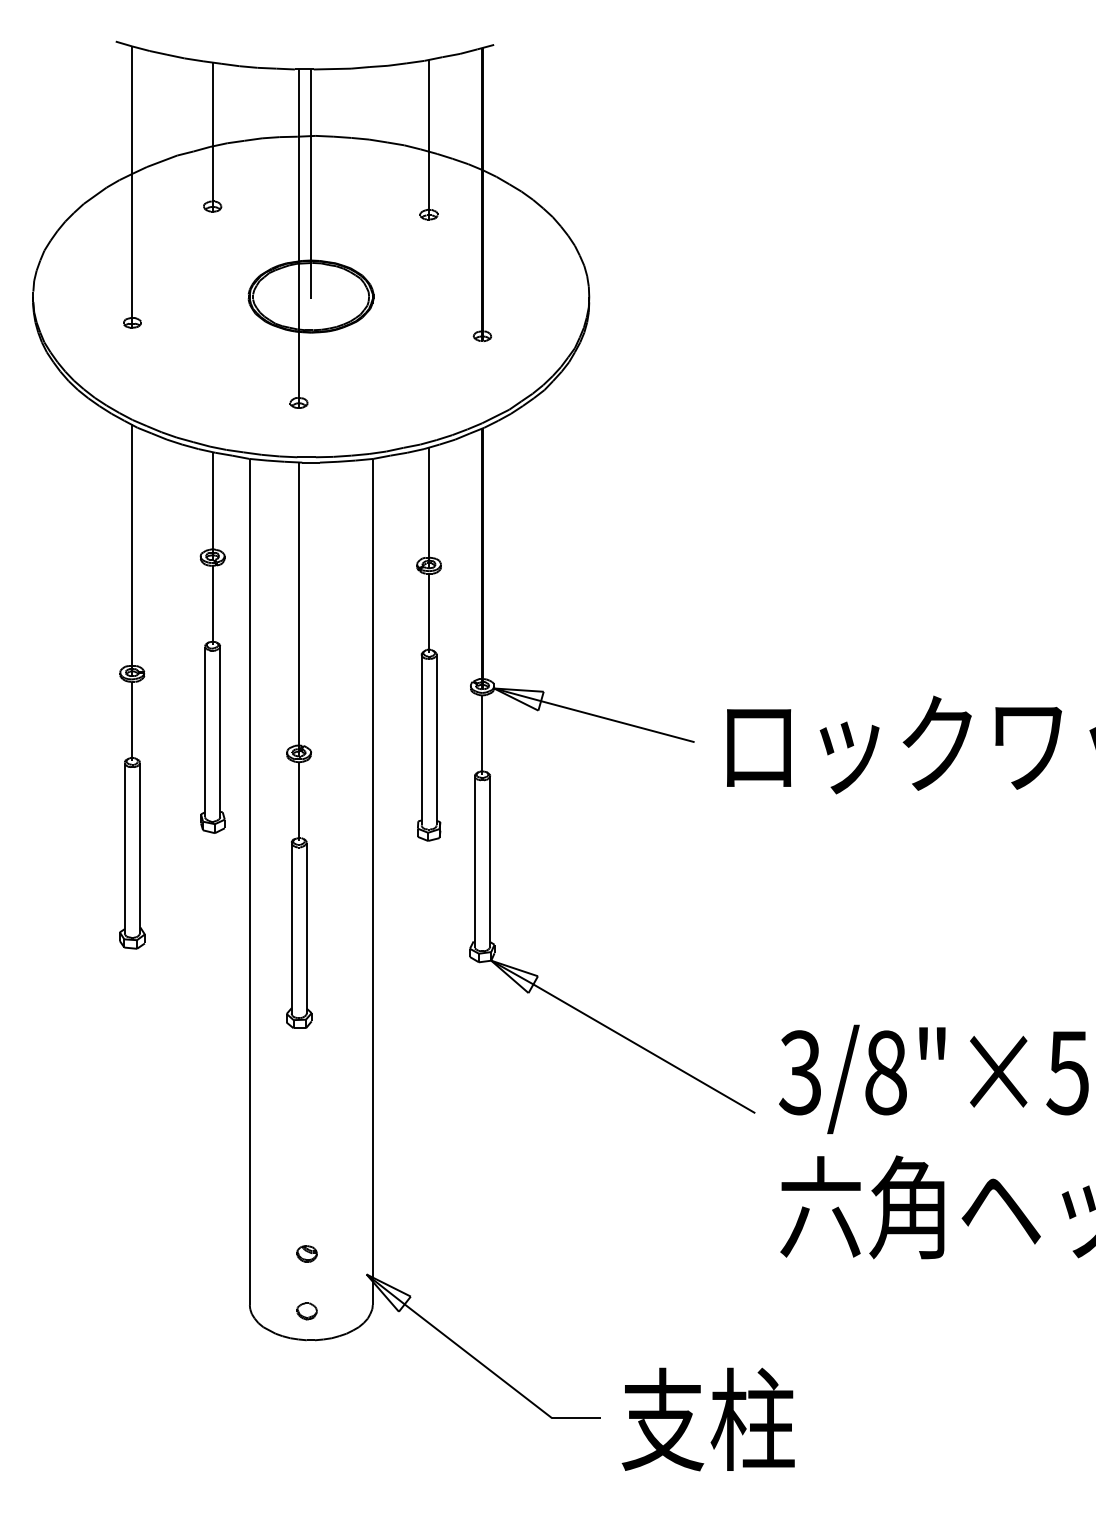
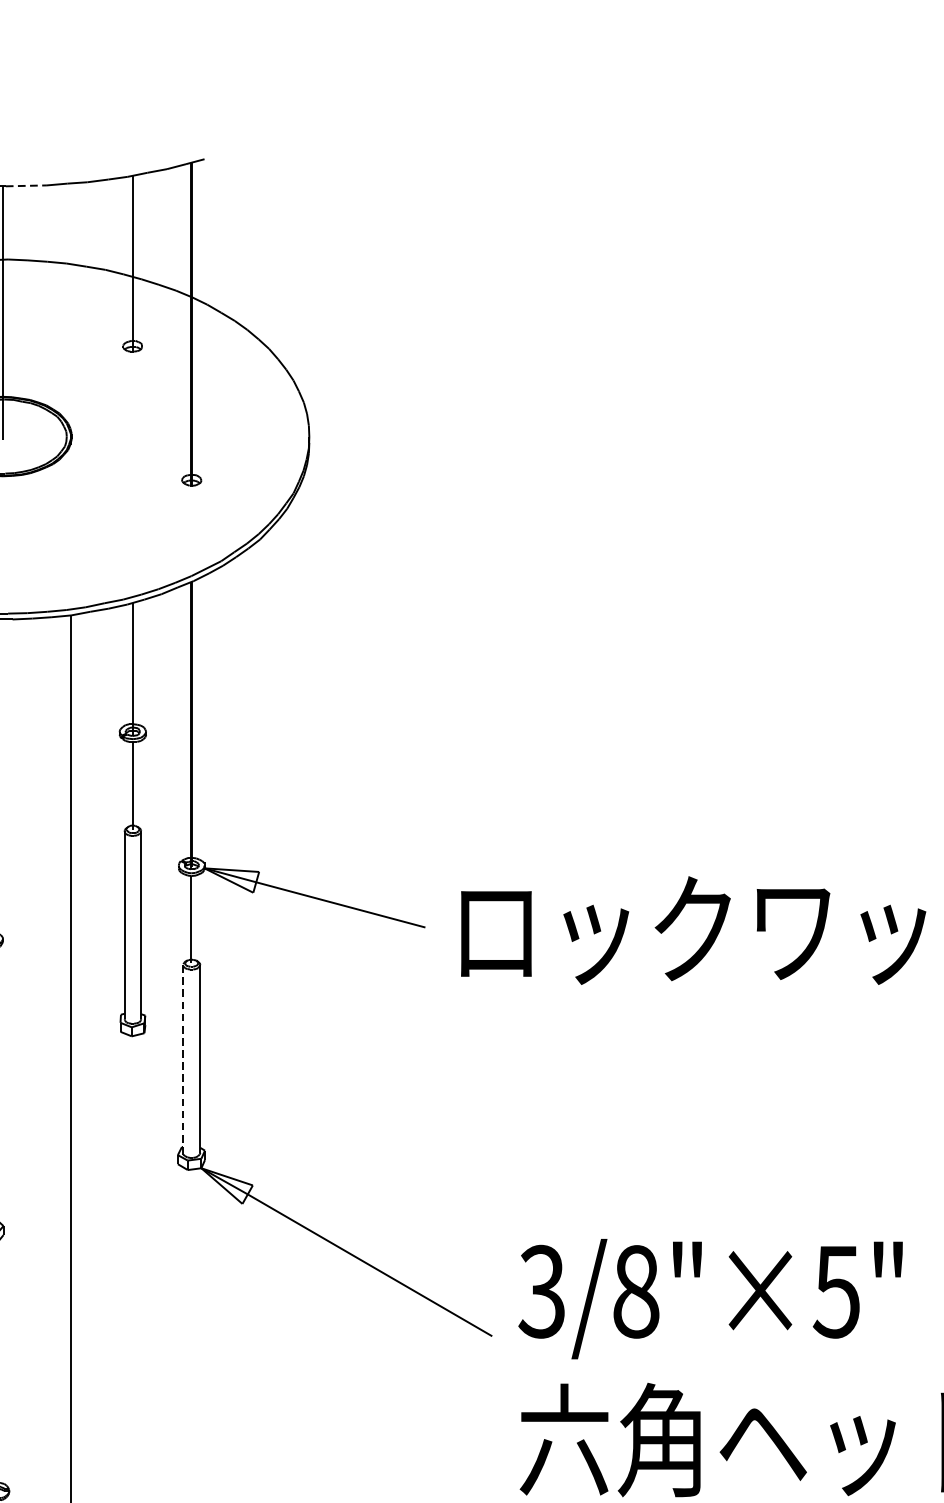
line: (332, 69) -> (26, 186), solid -> dashed
line: (474, 861) -> (182, 1058), solid -> dashed

